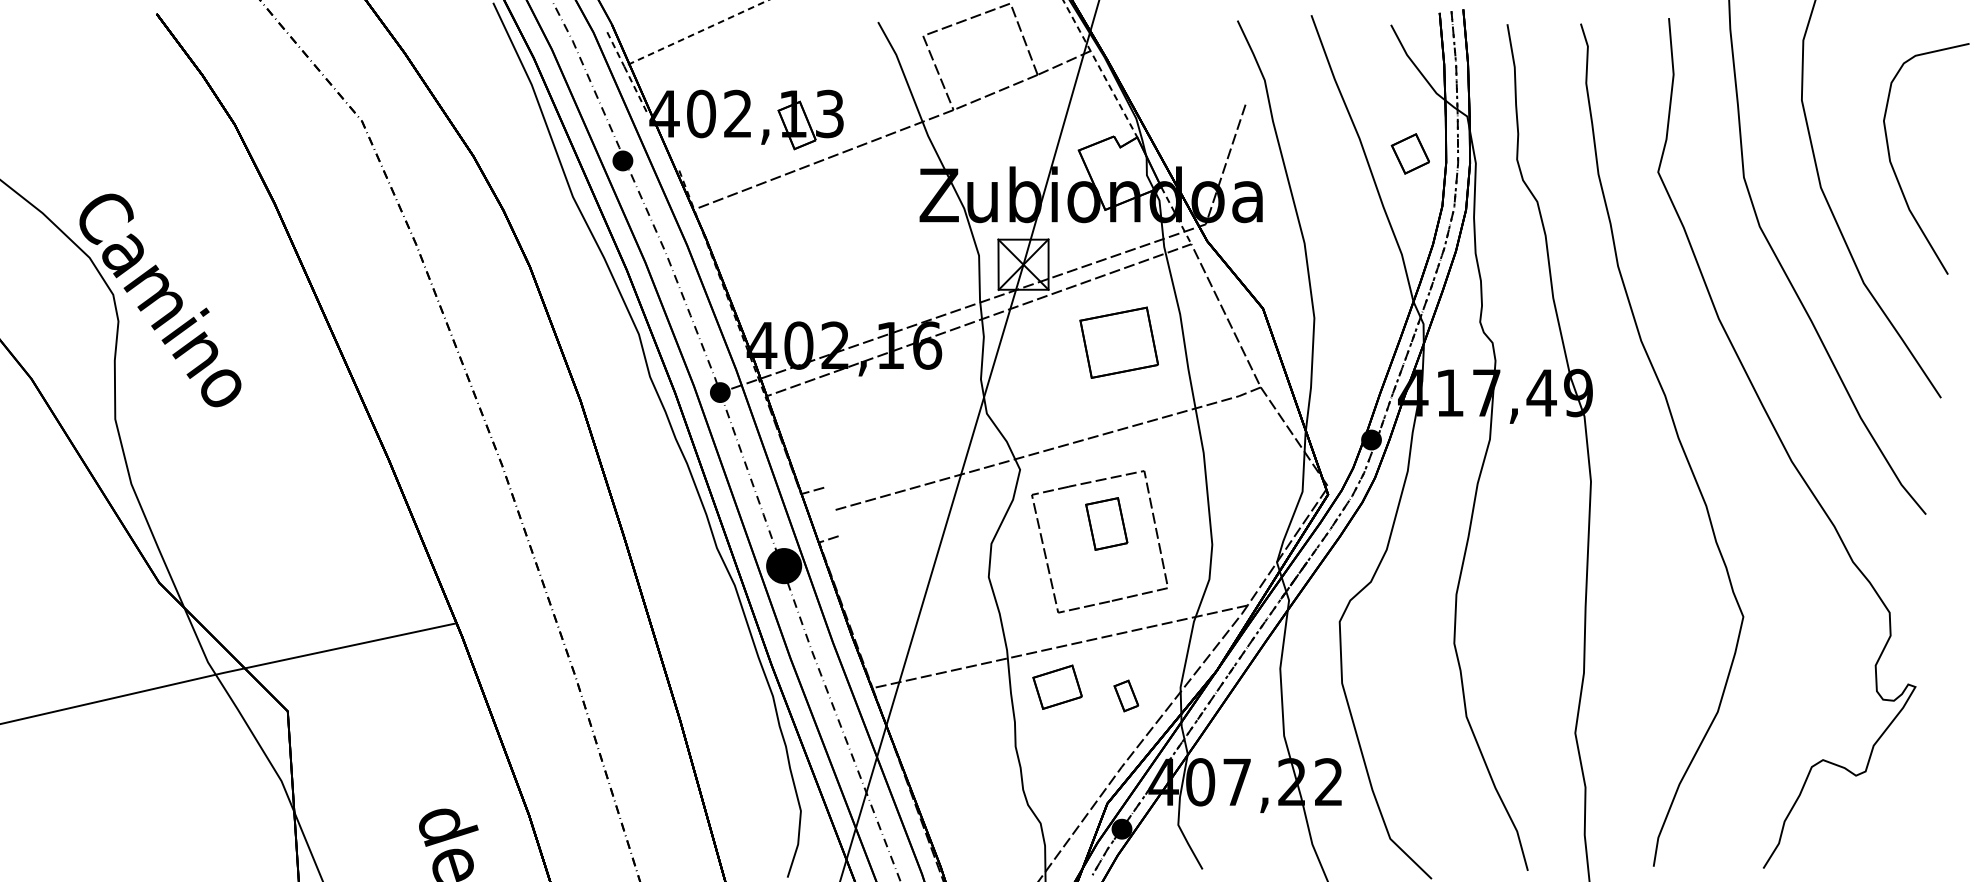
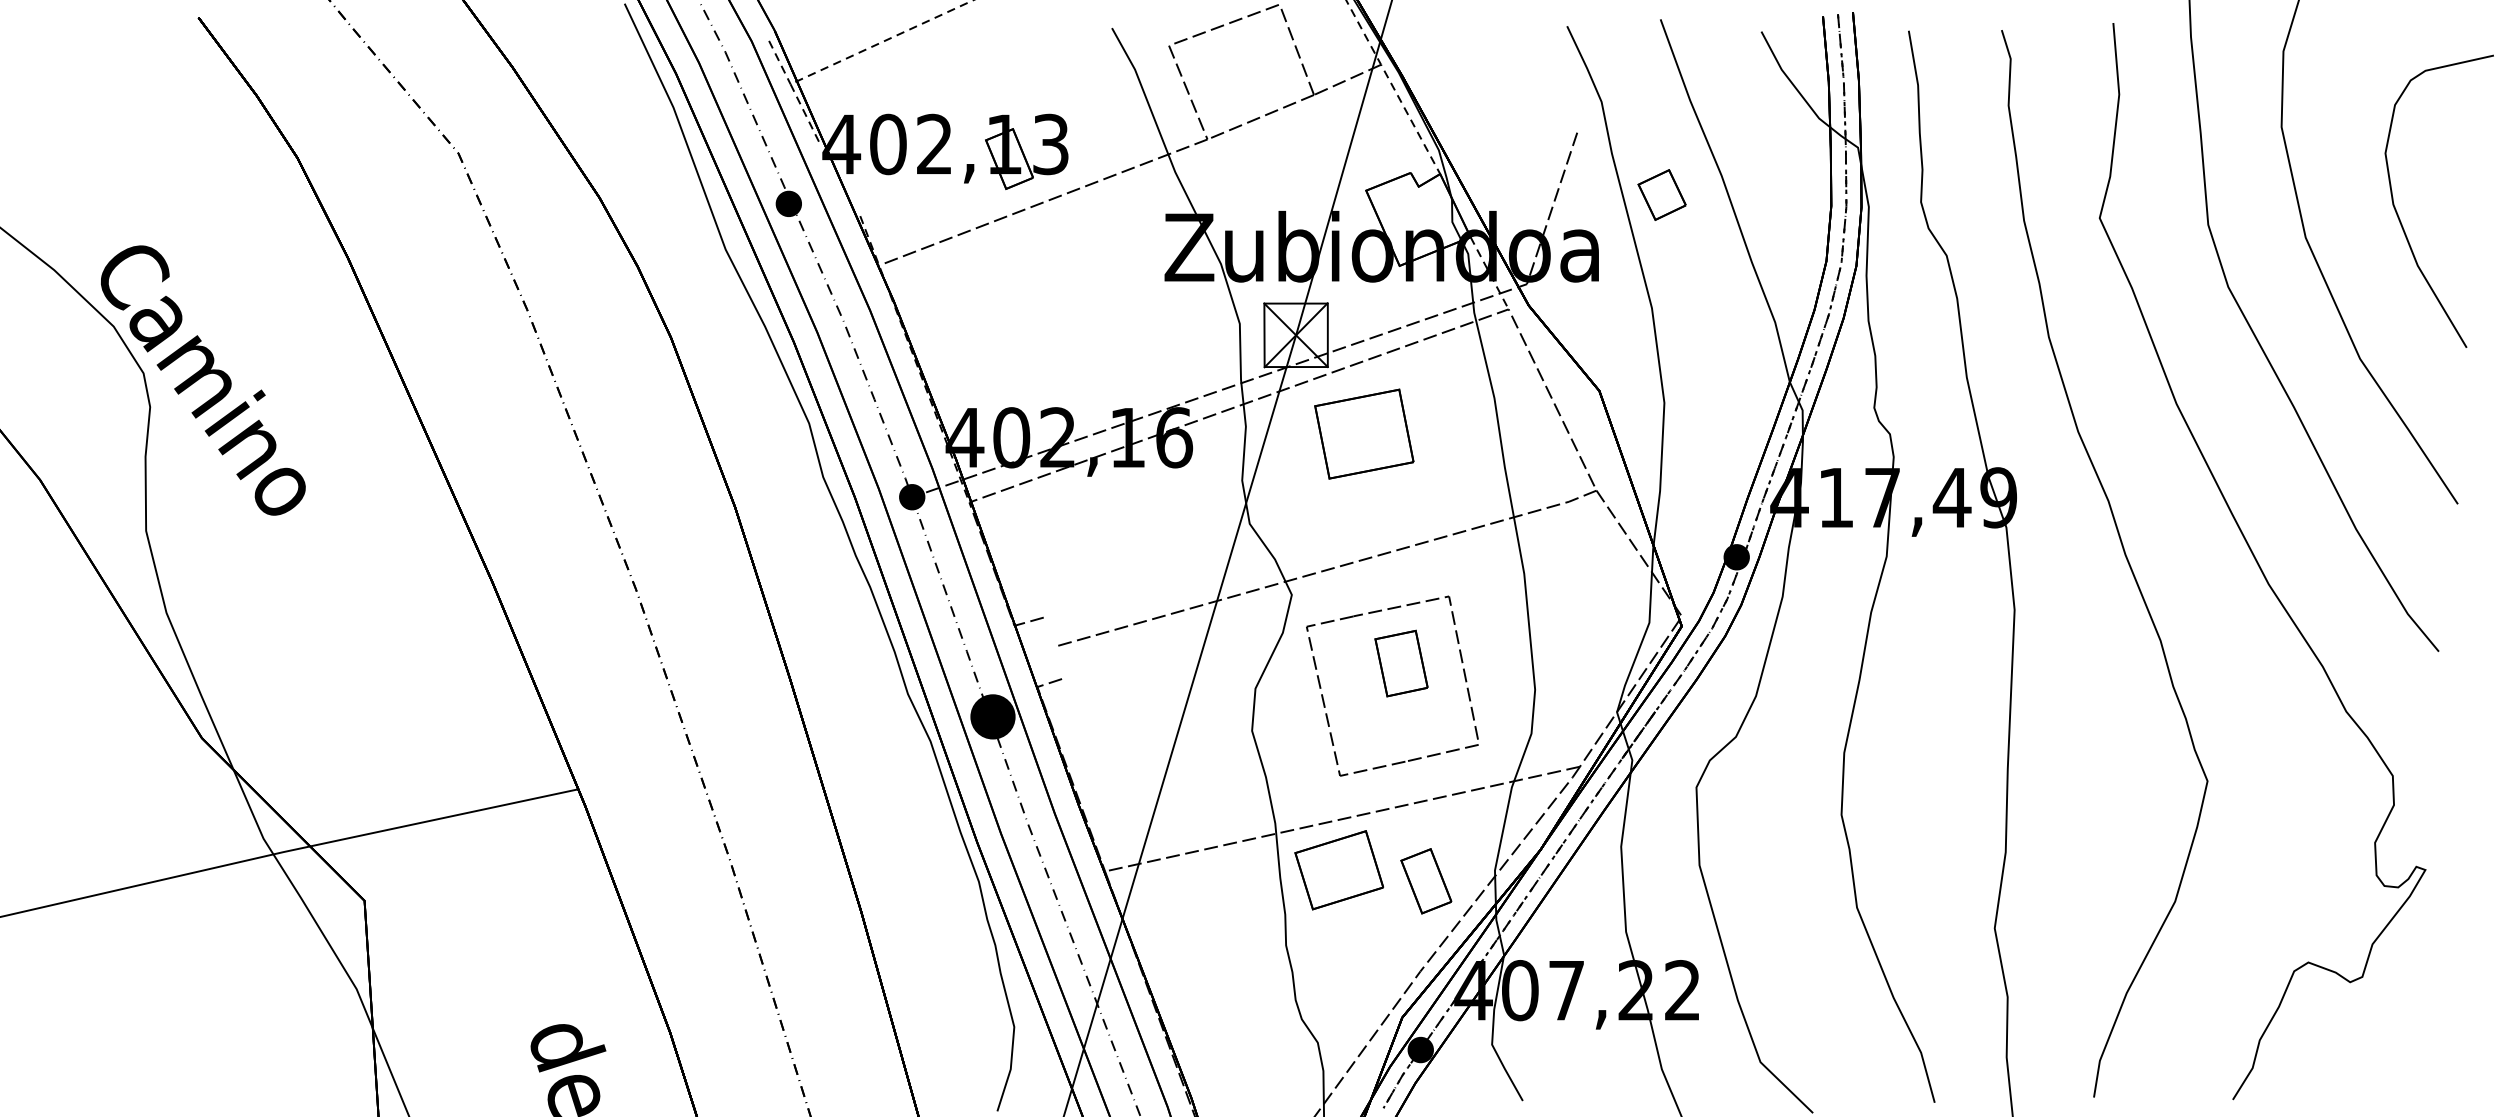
part: (1410, 153) -> (1661, 194), moved
part: (1119, 342) -> (1364, 433), moved
part: (1057, 687) -> (1339, 870), size x1.43
part: (1126, 696) -> (1426, 881), size x1.67

